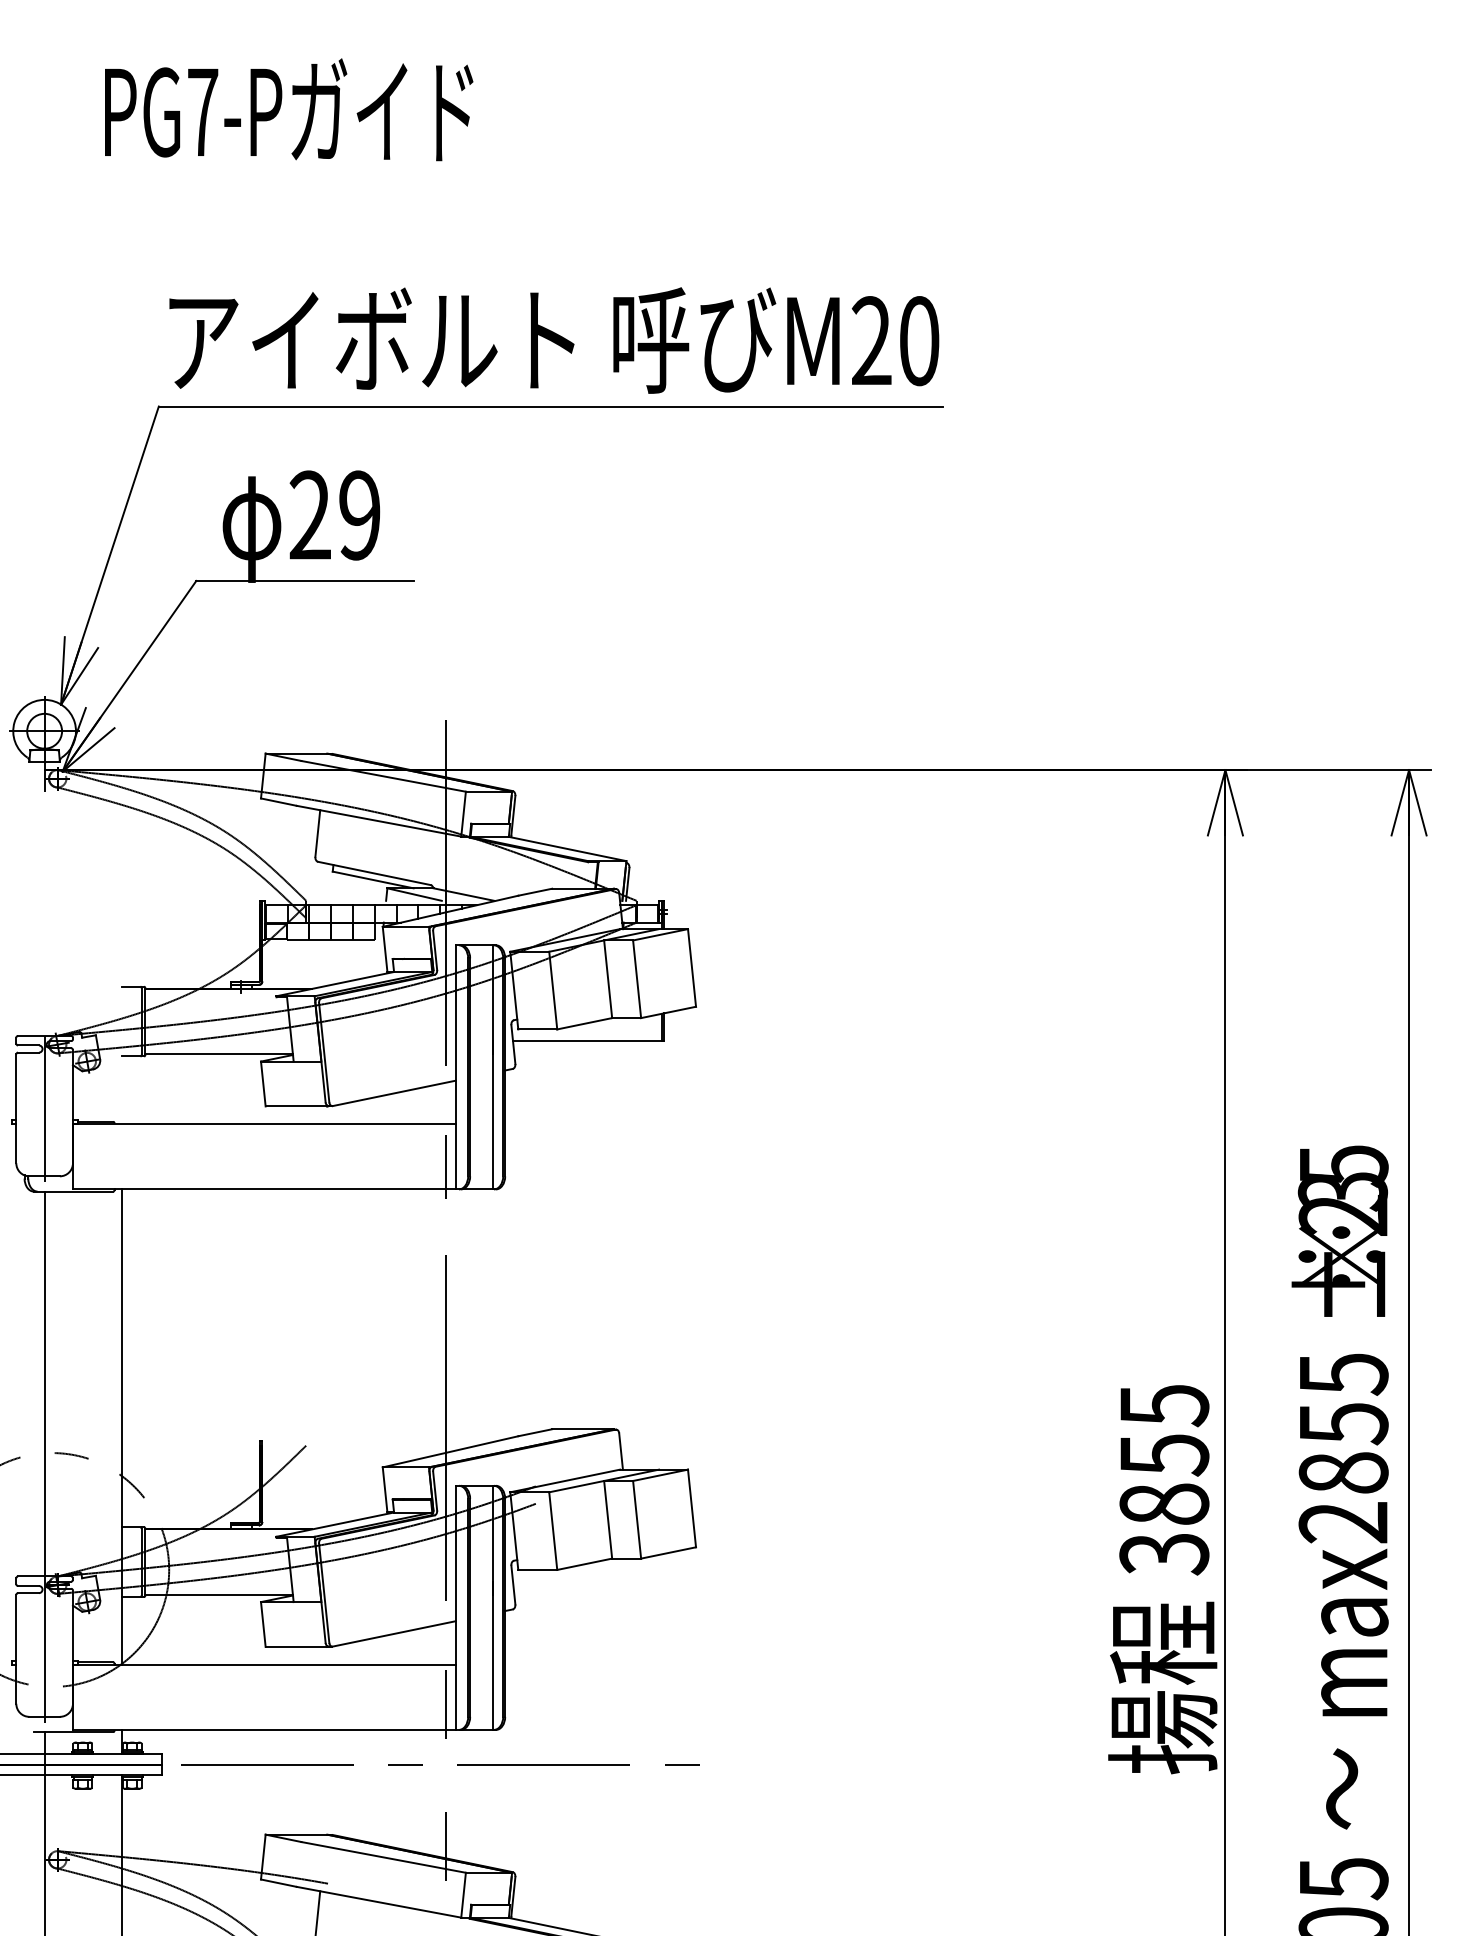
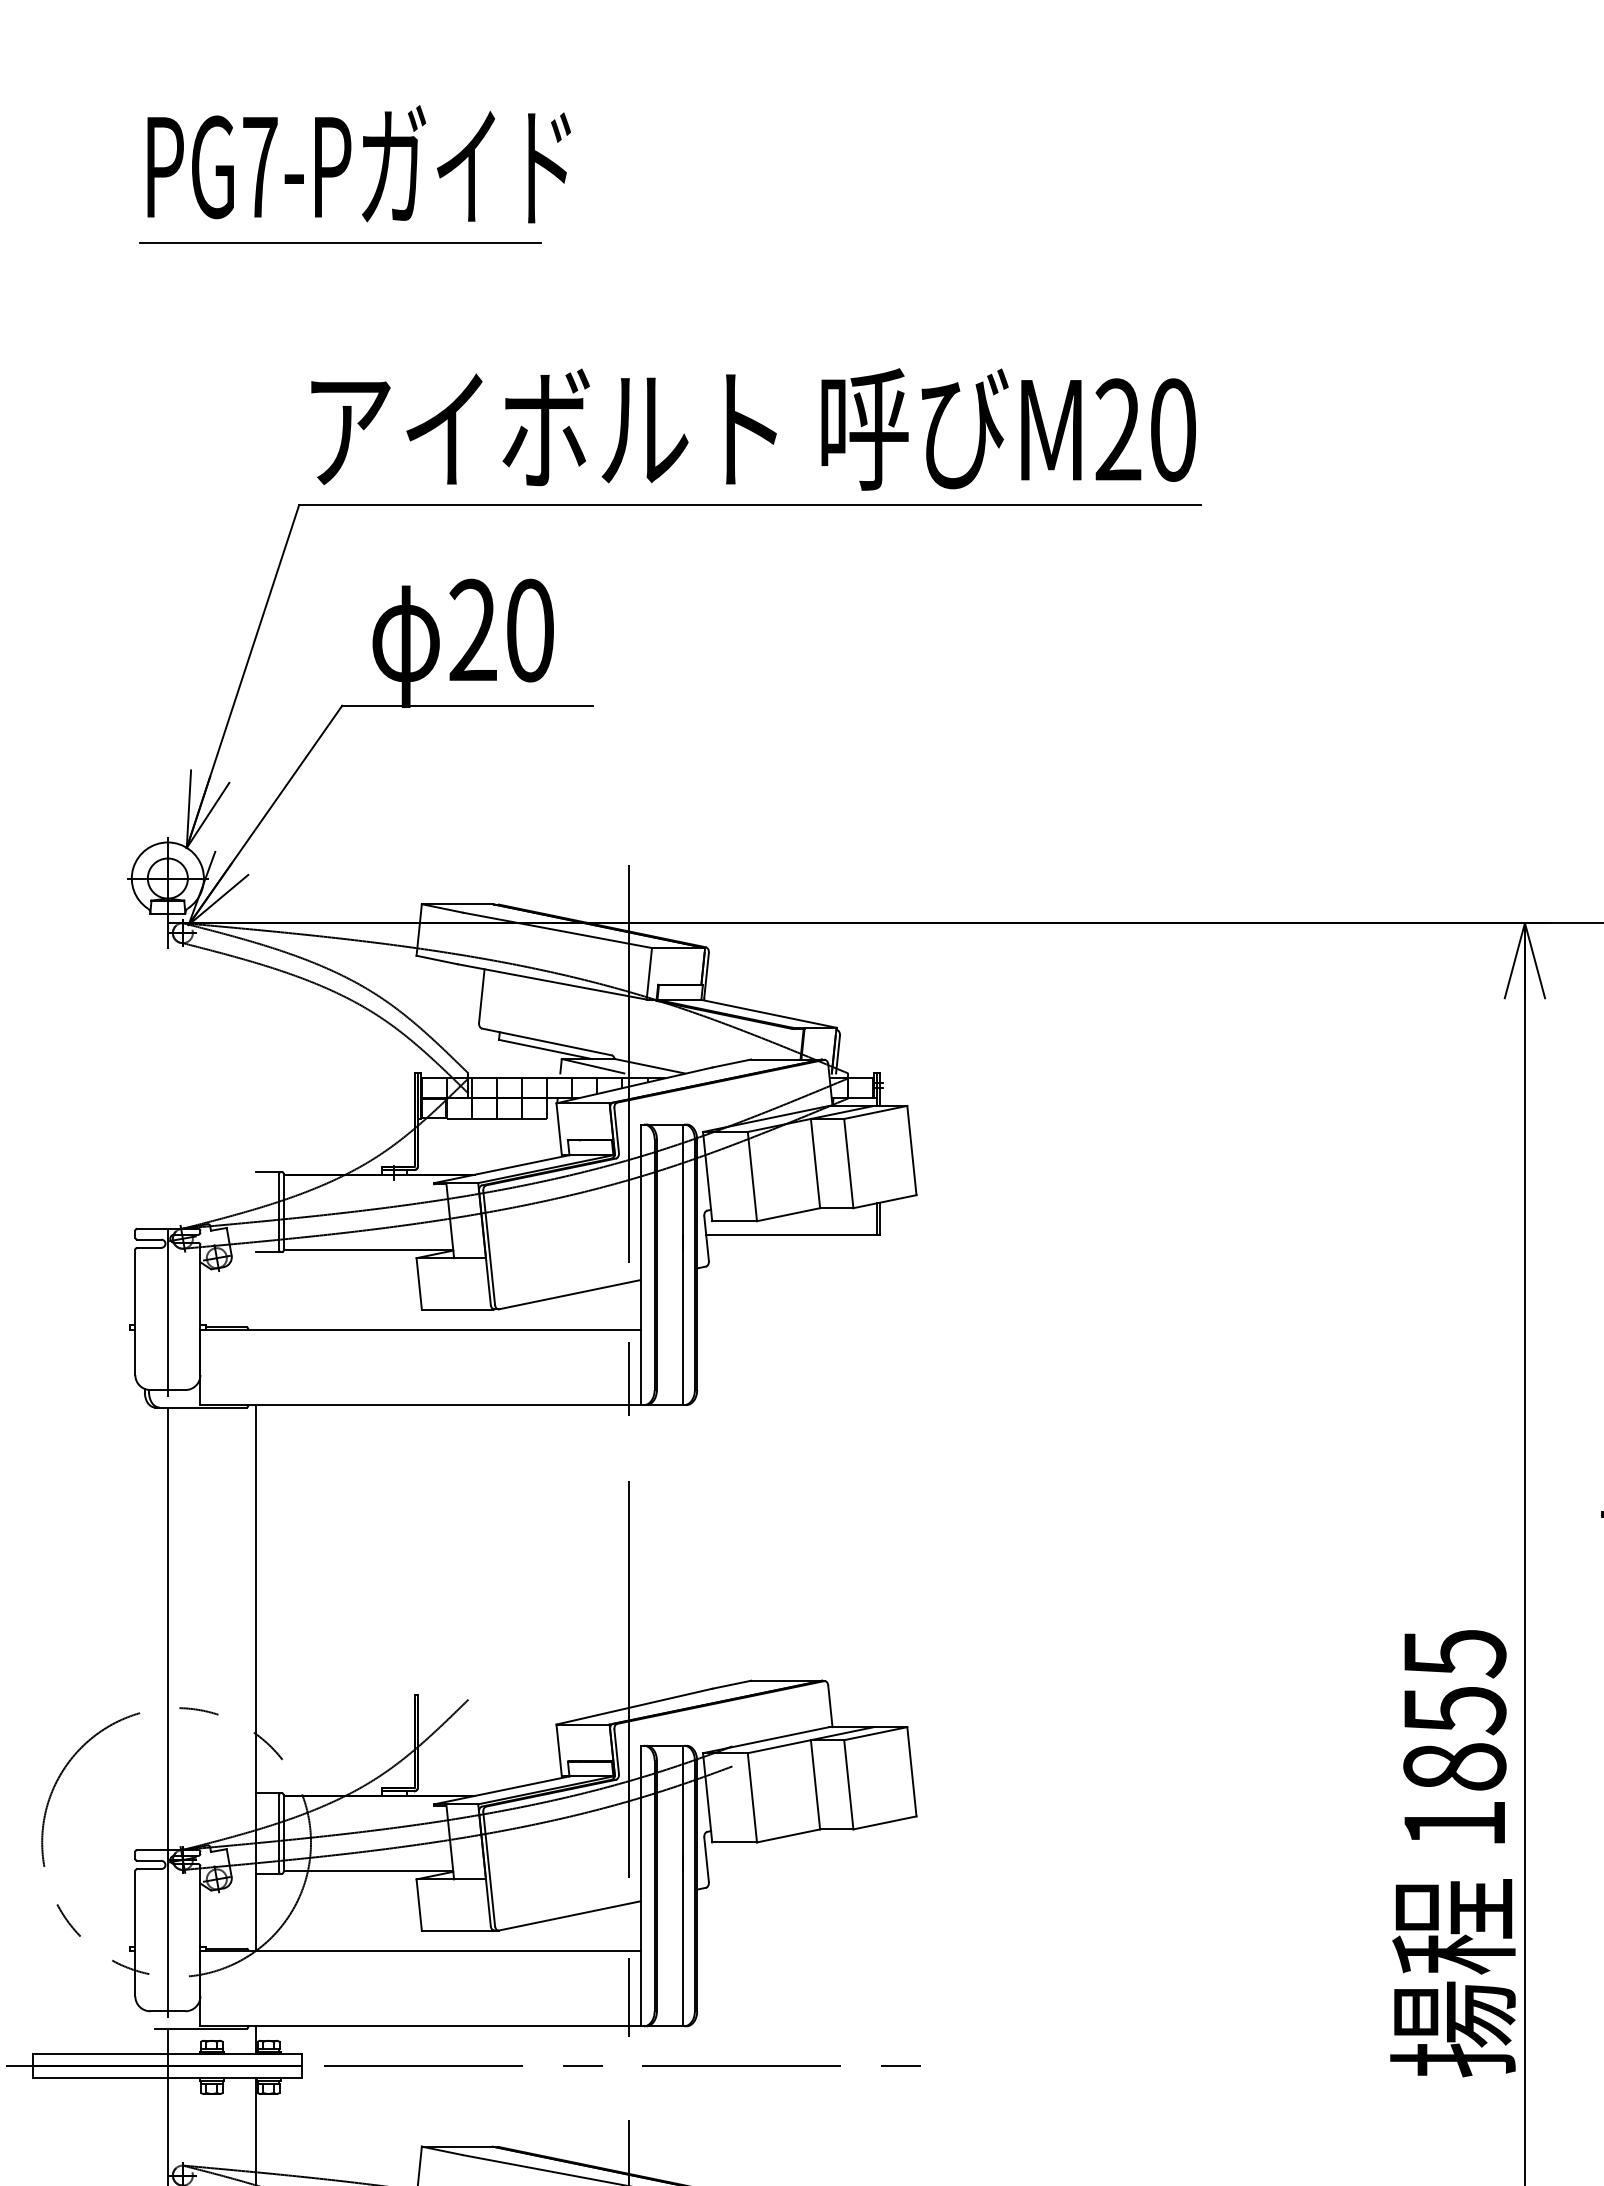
text: (289, 109) -> (359, 163), moved
line: (194, 177) -> (340, 242), added
text: (359, 515) -> (529, 630), 29 -> 20
text: (1164, 1554) -> (1454, 1824), 3855 -> 1855

